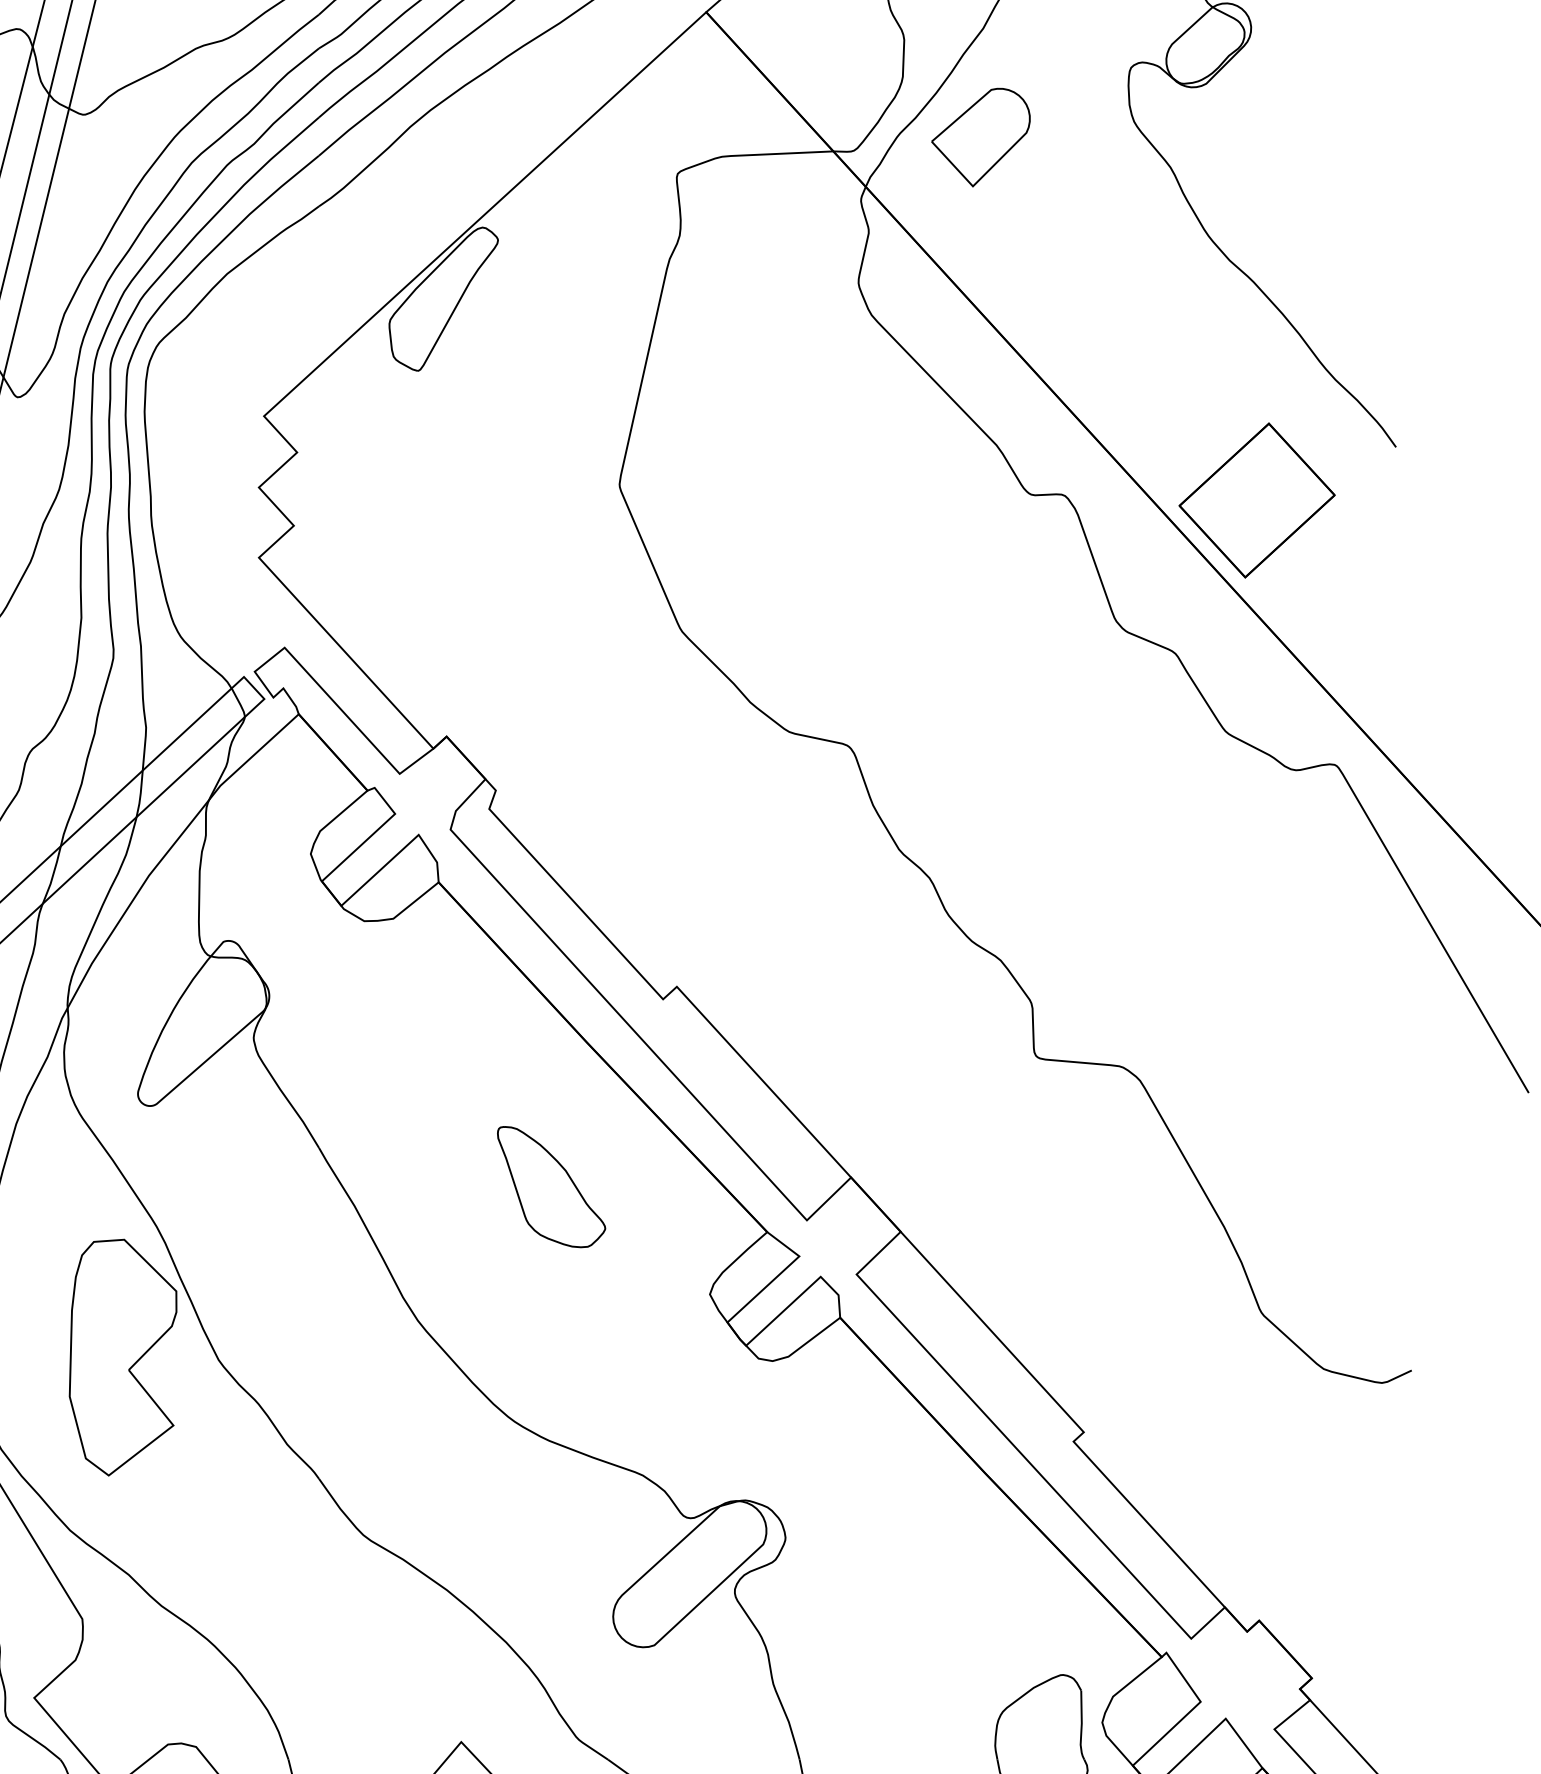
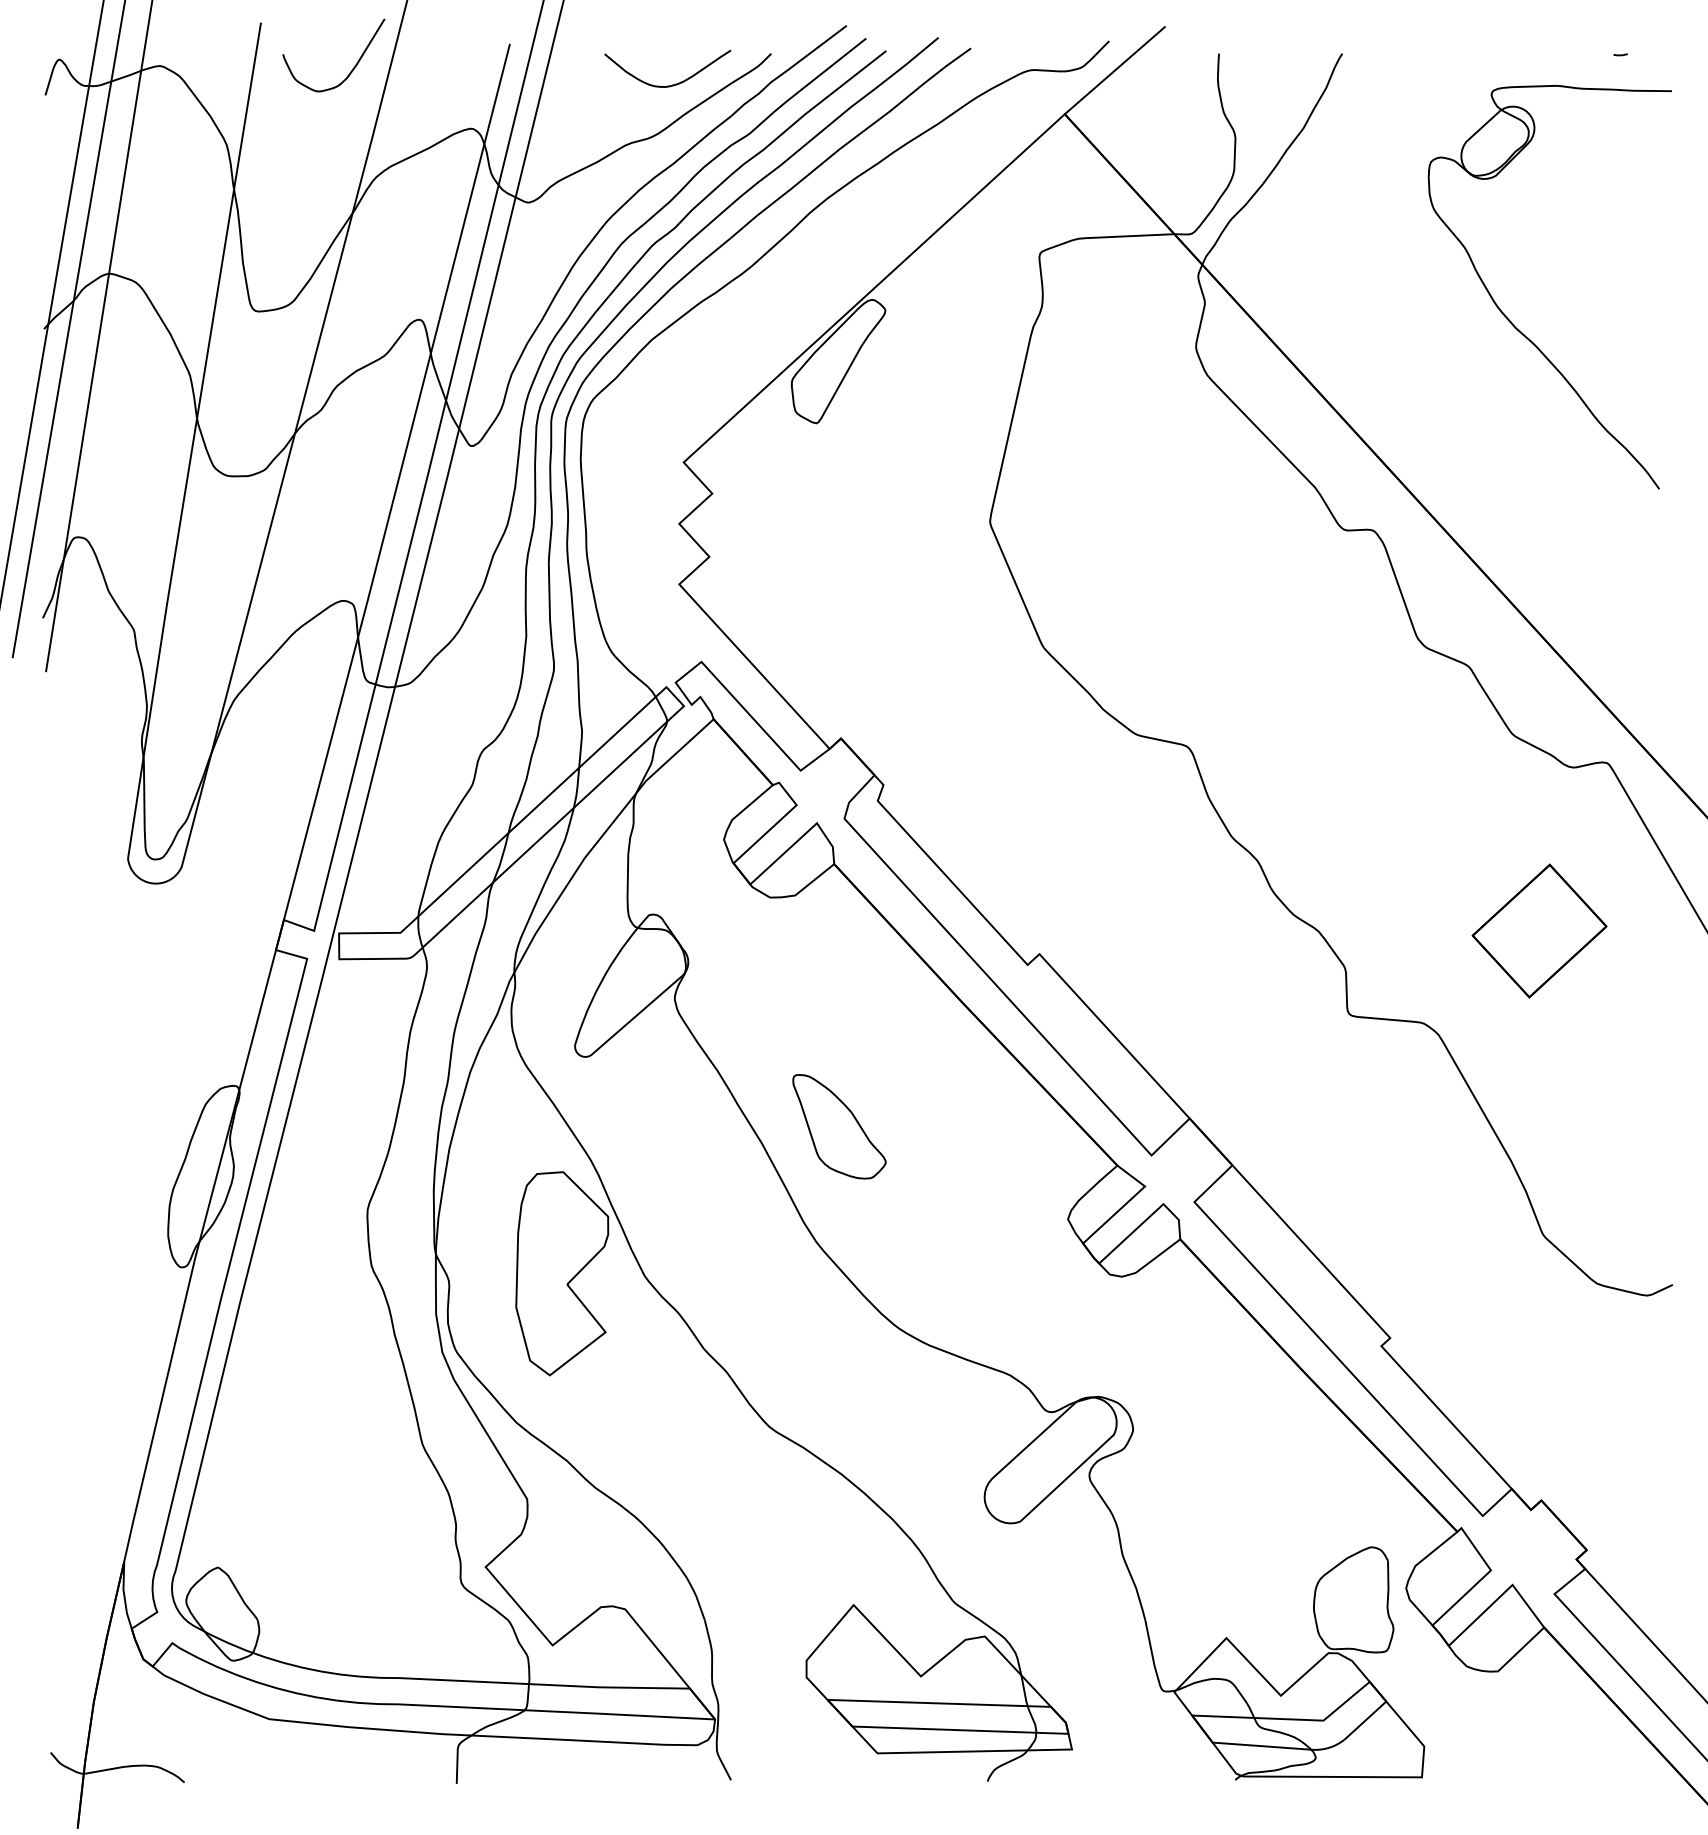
part: (980, 137) -> (1301, 222), removed
part: (1257, 499) -> (1539, 930), moved
part: (551, 1186) -> (839, 1126), moved

